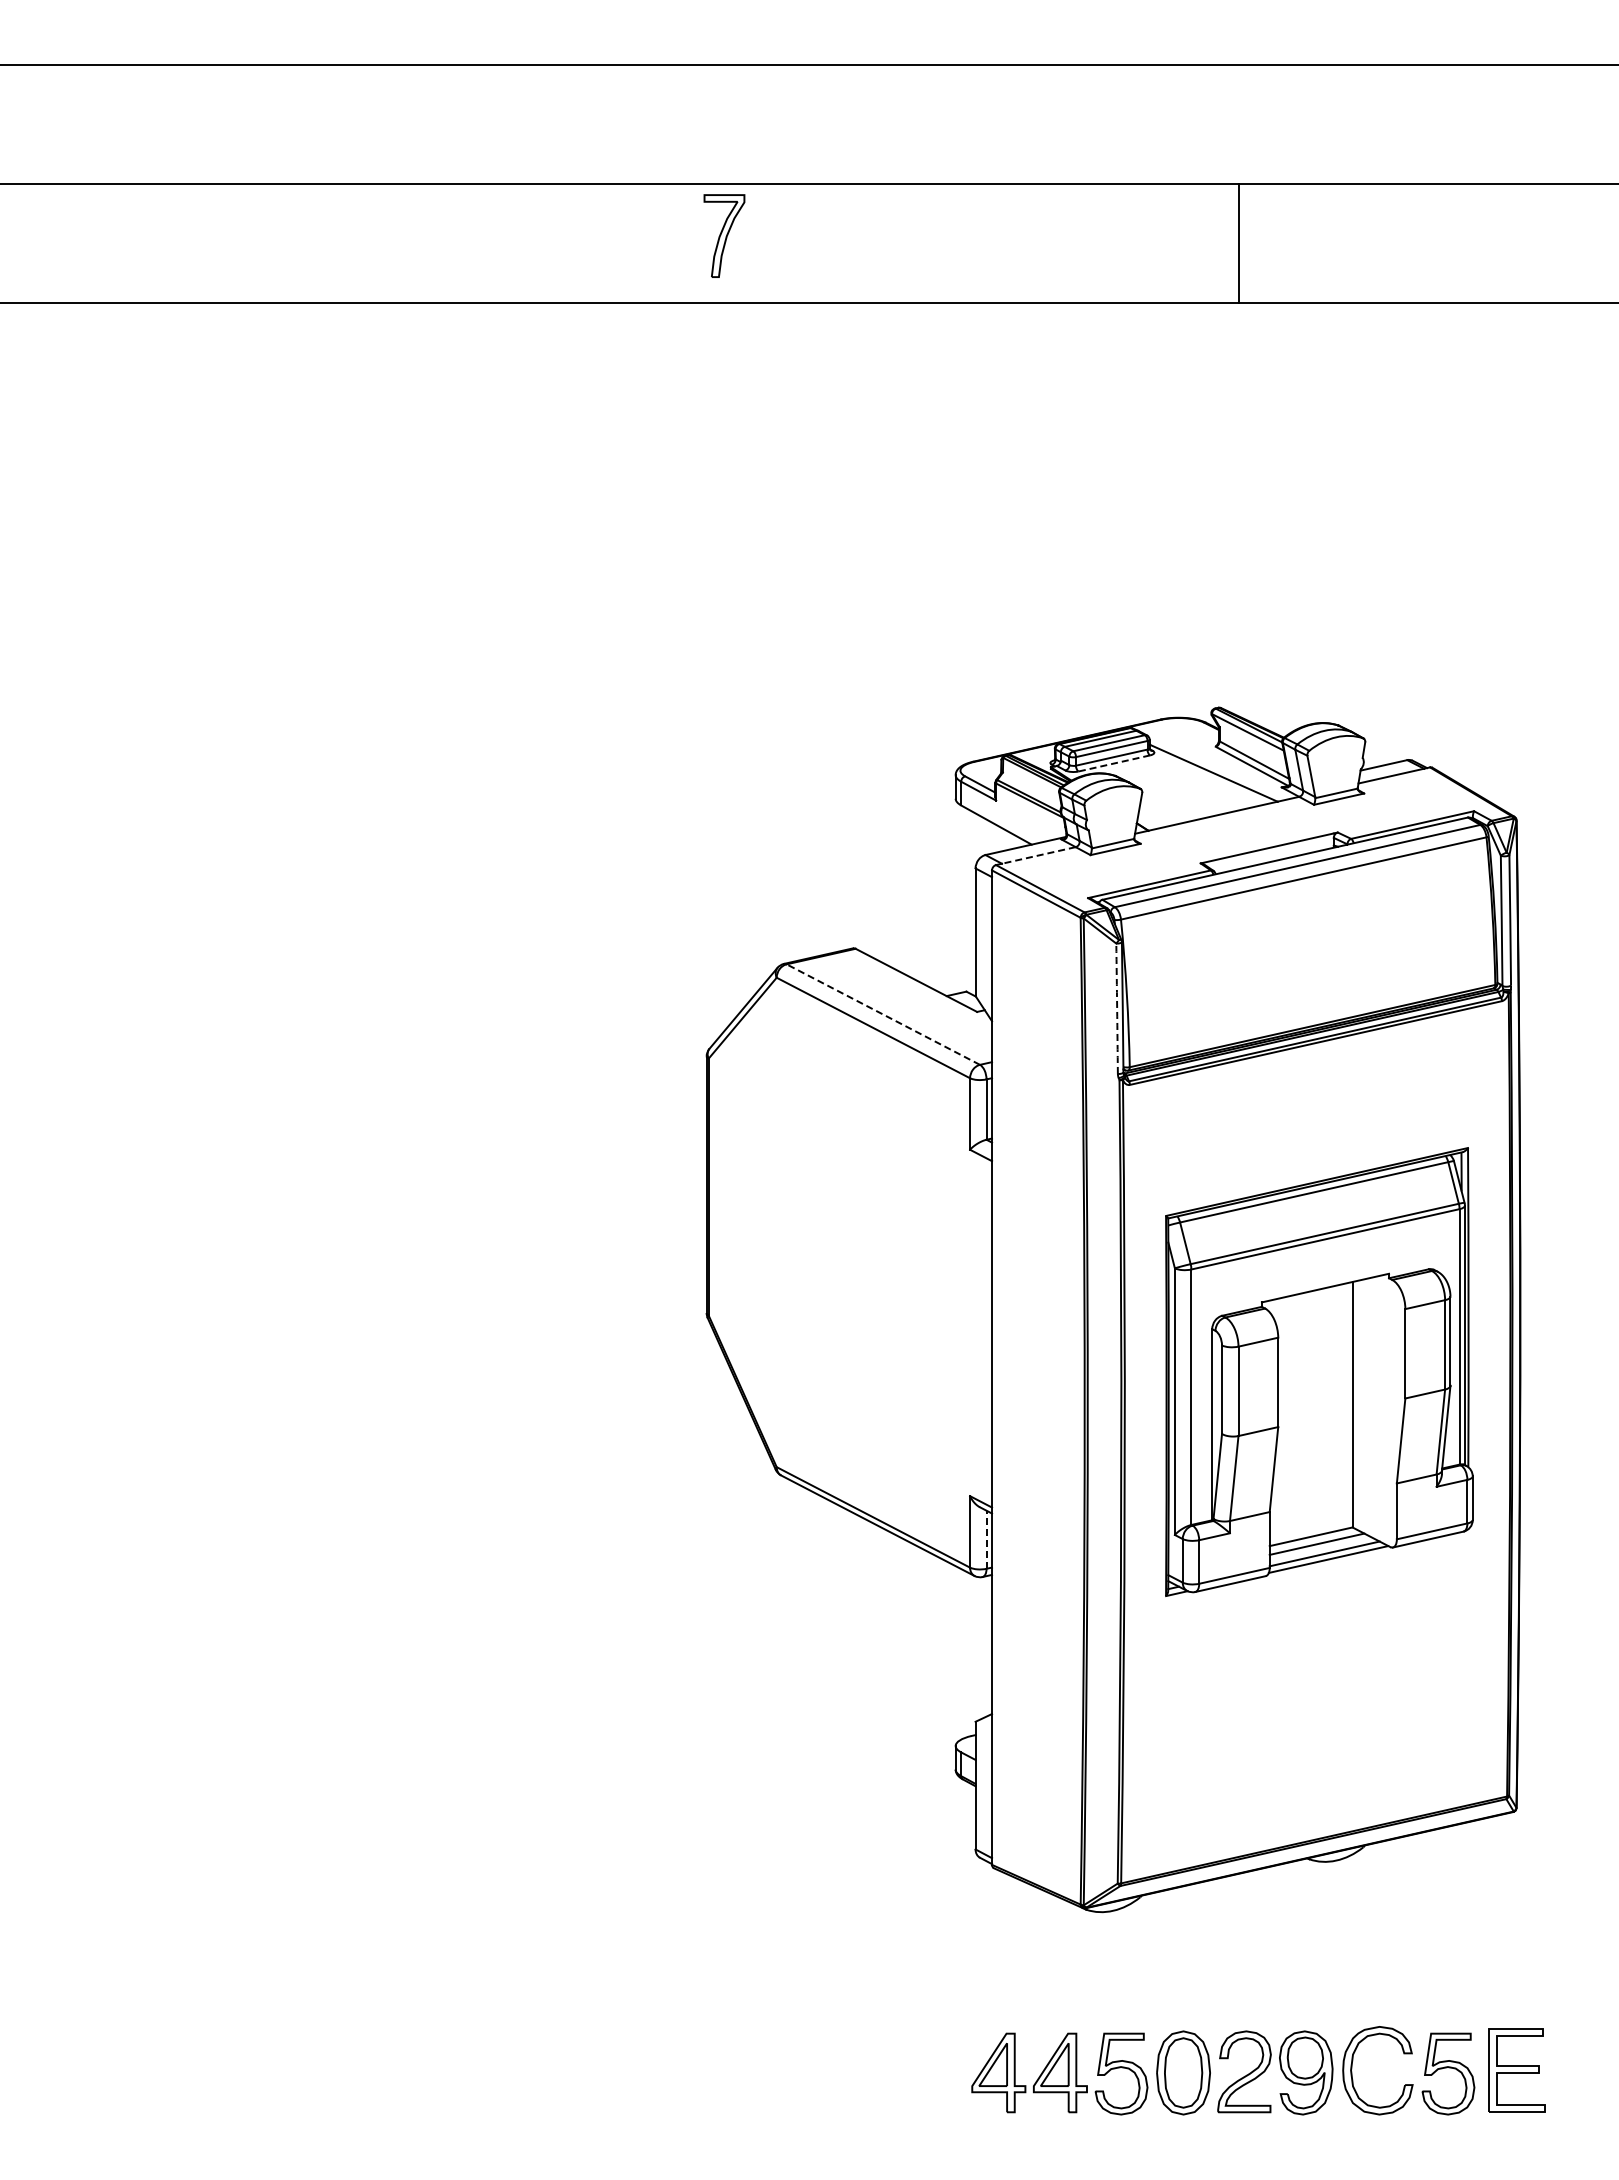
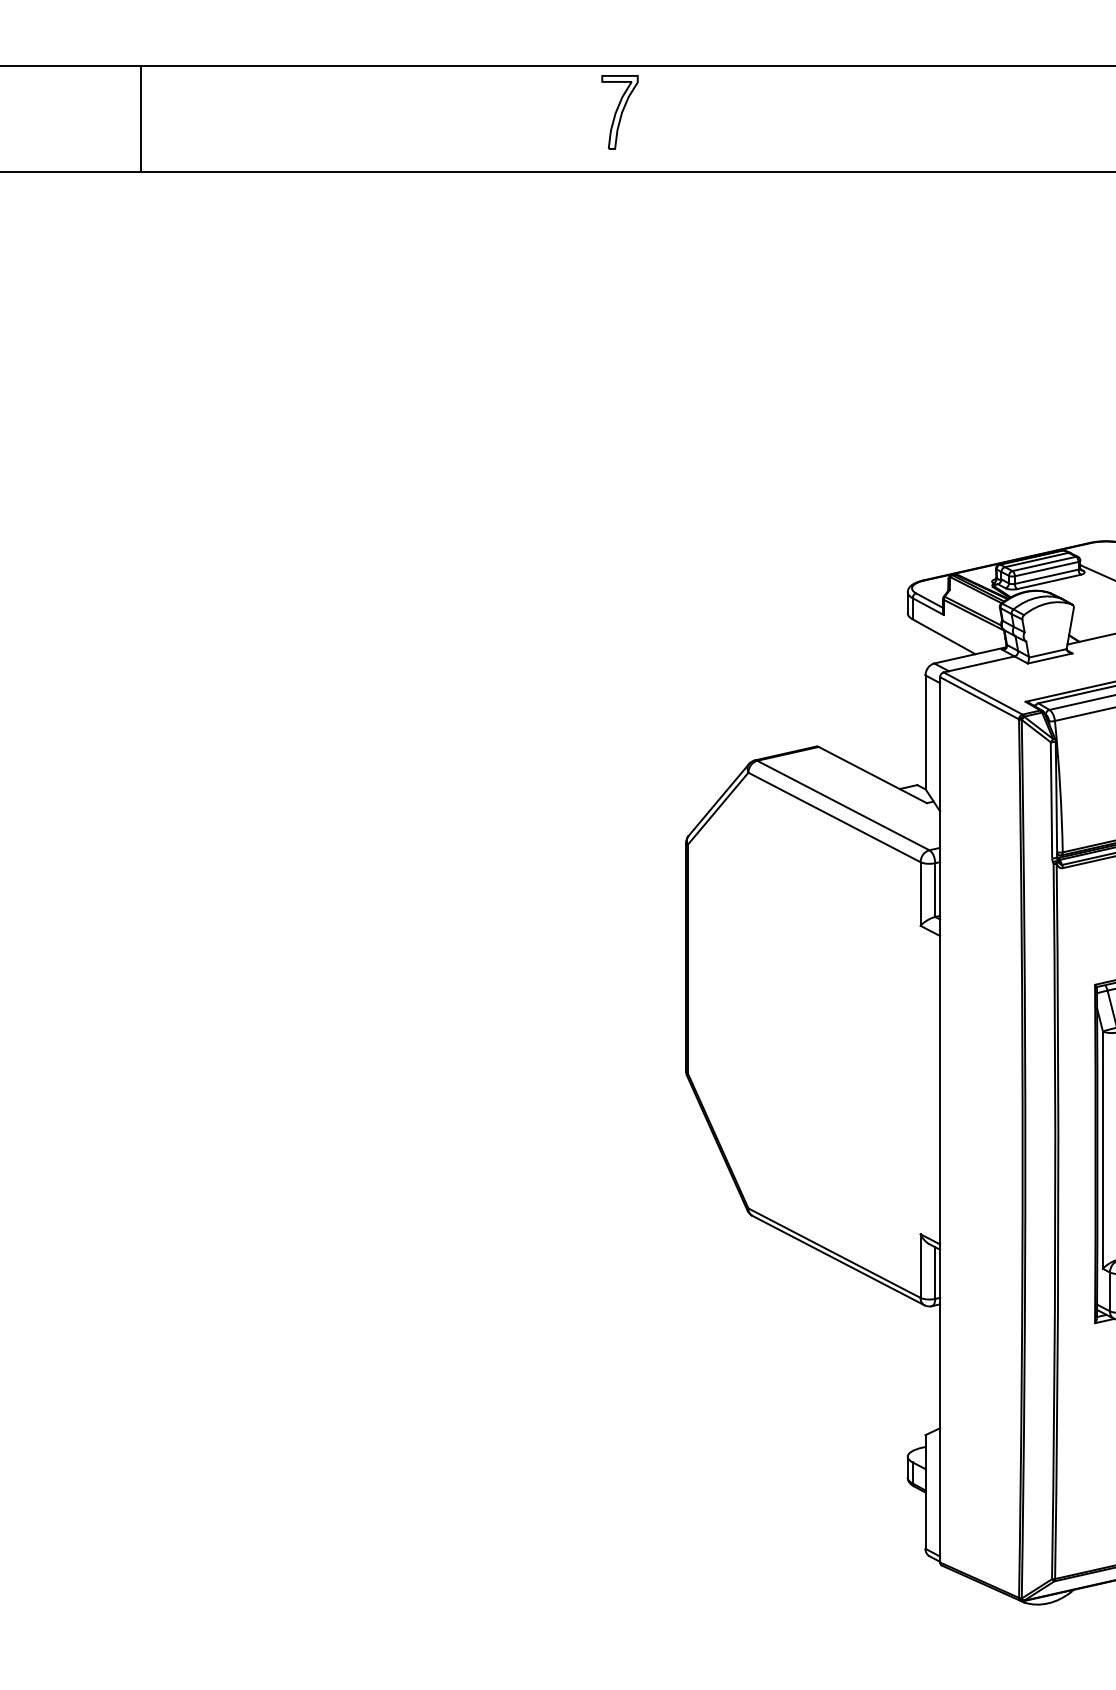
part: (724, 235) -> (620, 111), moved
line: (94, 243) -> (141, 119), added
line: (1114, 763) -> (1049, 581), dashed -> solid
line: (1038, 855) -> (981, 663), dashed -> solid
arc: (1117, 1008) -> (1051, 800), dashed -> solid
line: (883, 1014) -> (843, 805), dashed -> solid
line: (986, 1539) -> (935, 1272), dashed -> solid

